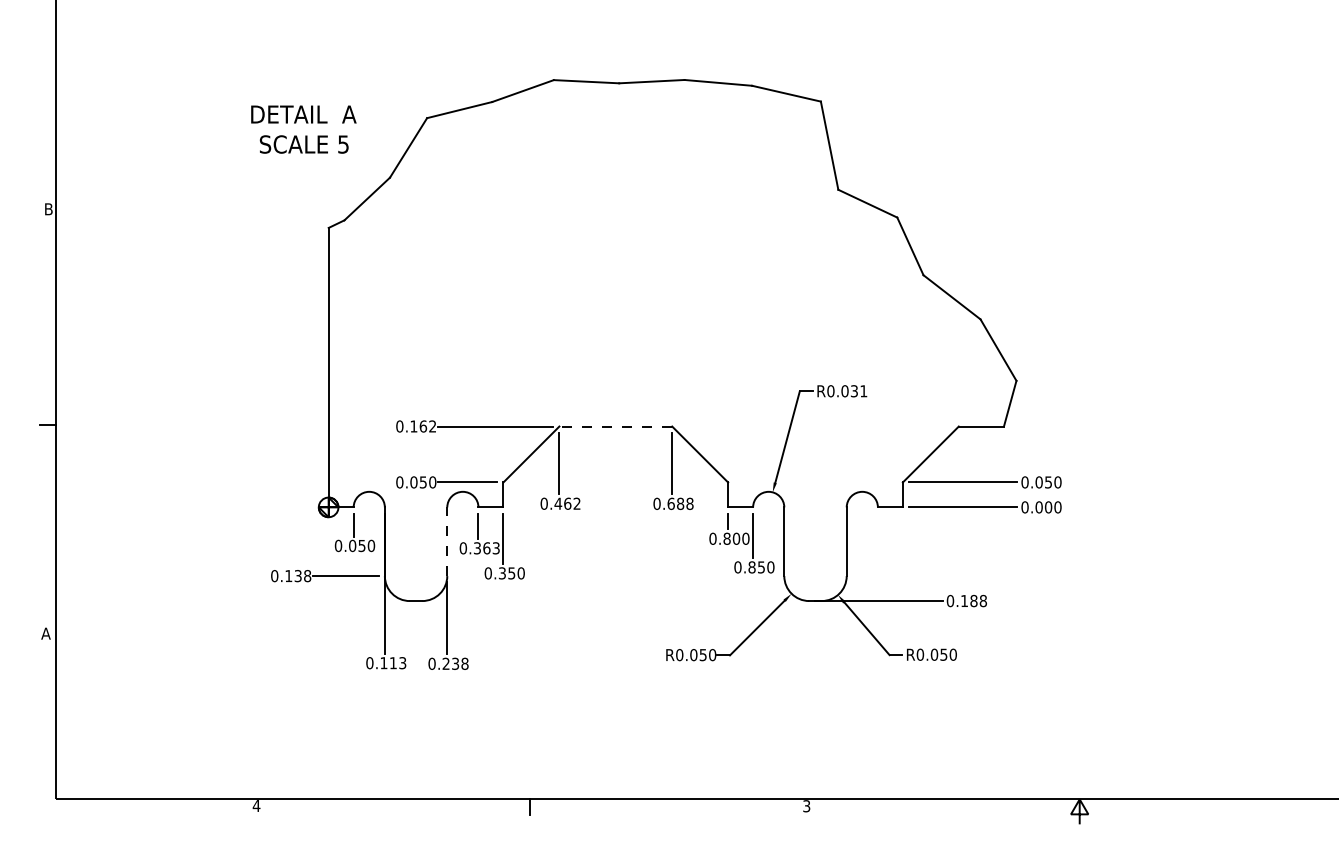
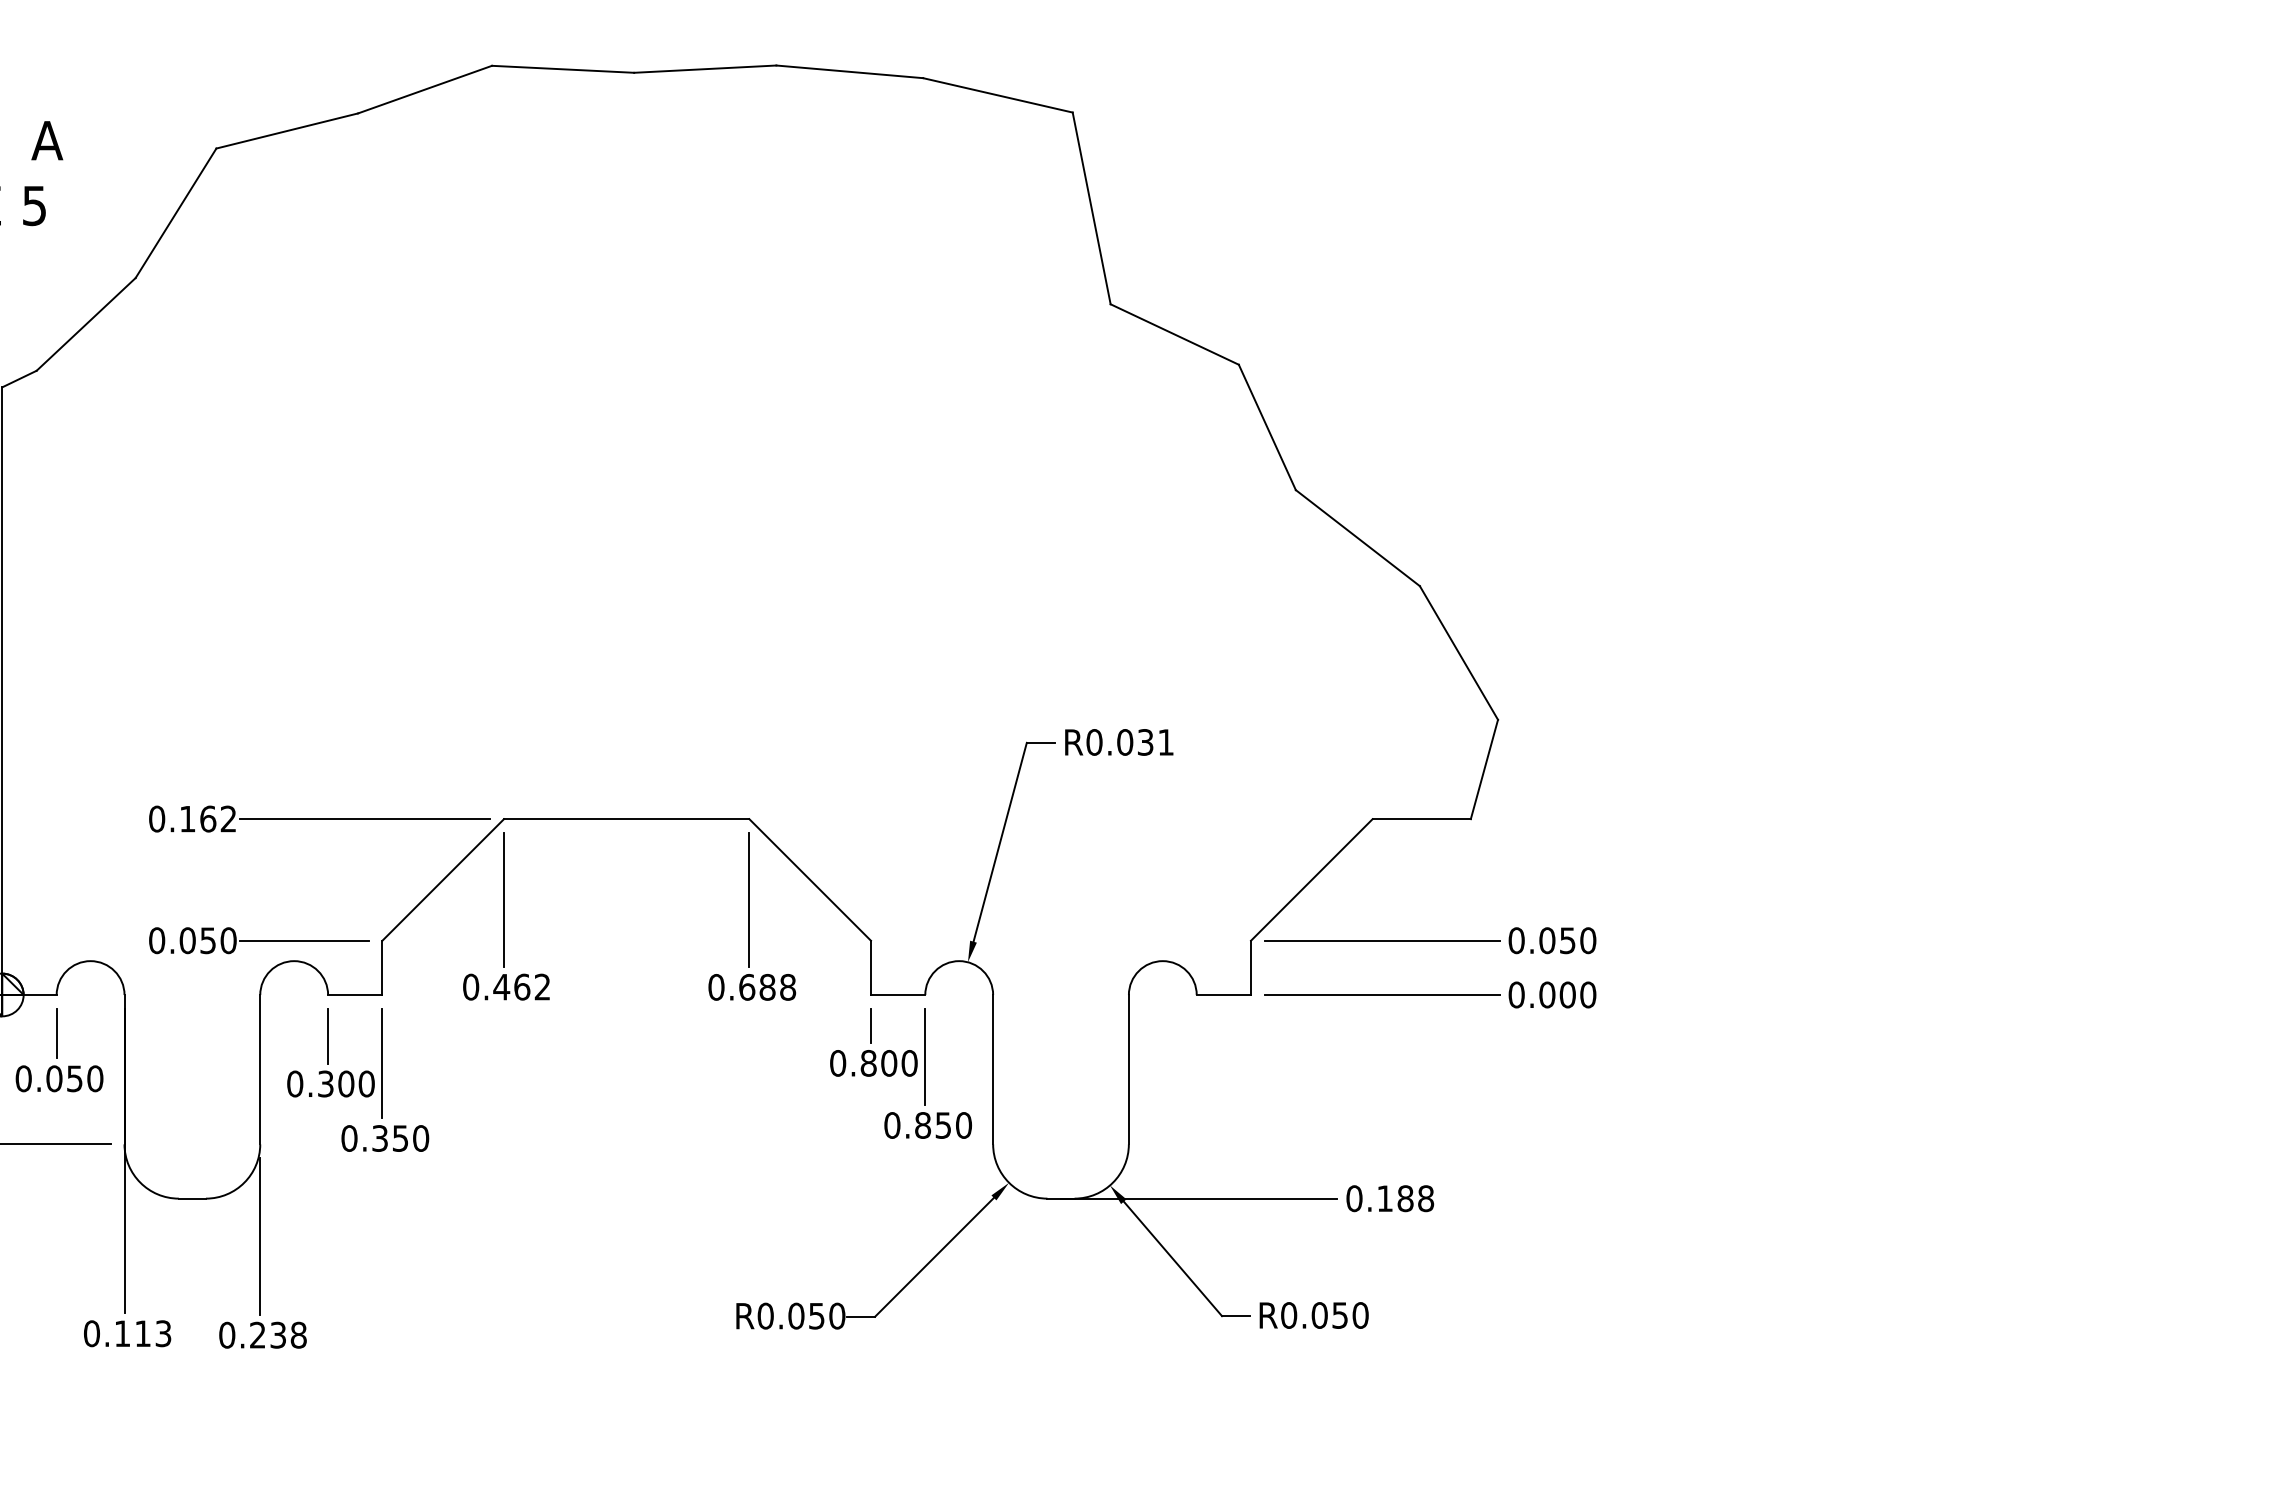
line: (615, 426) -> (626, 819), dashed -> solid
line: (447, 541) -> (260, 1069), dashed -> solid
text: (491, 548) -> (356, 1084), 0.363 -> 0.300

